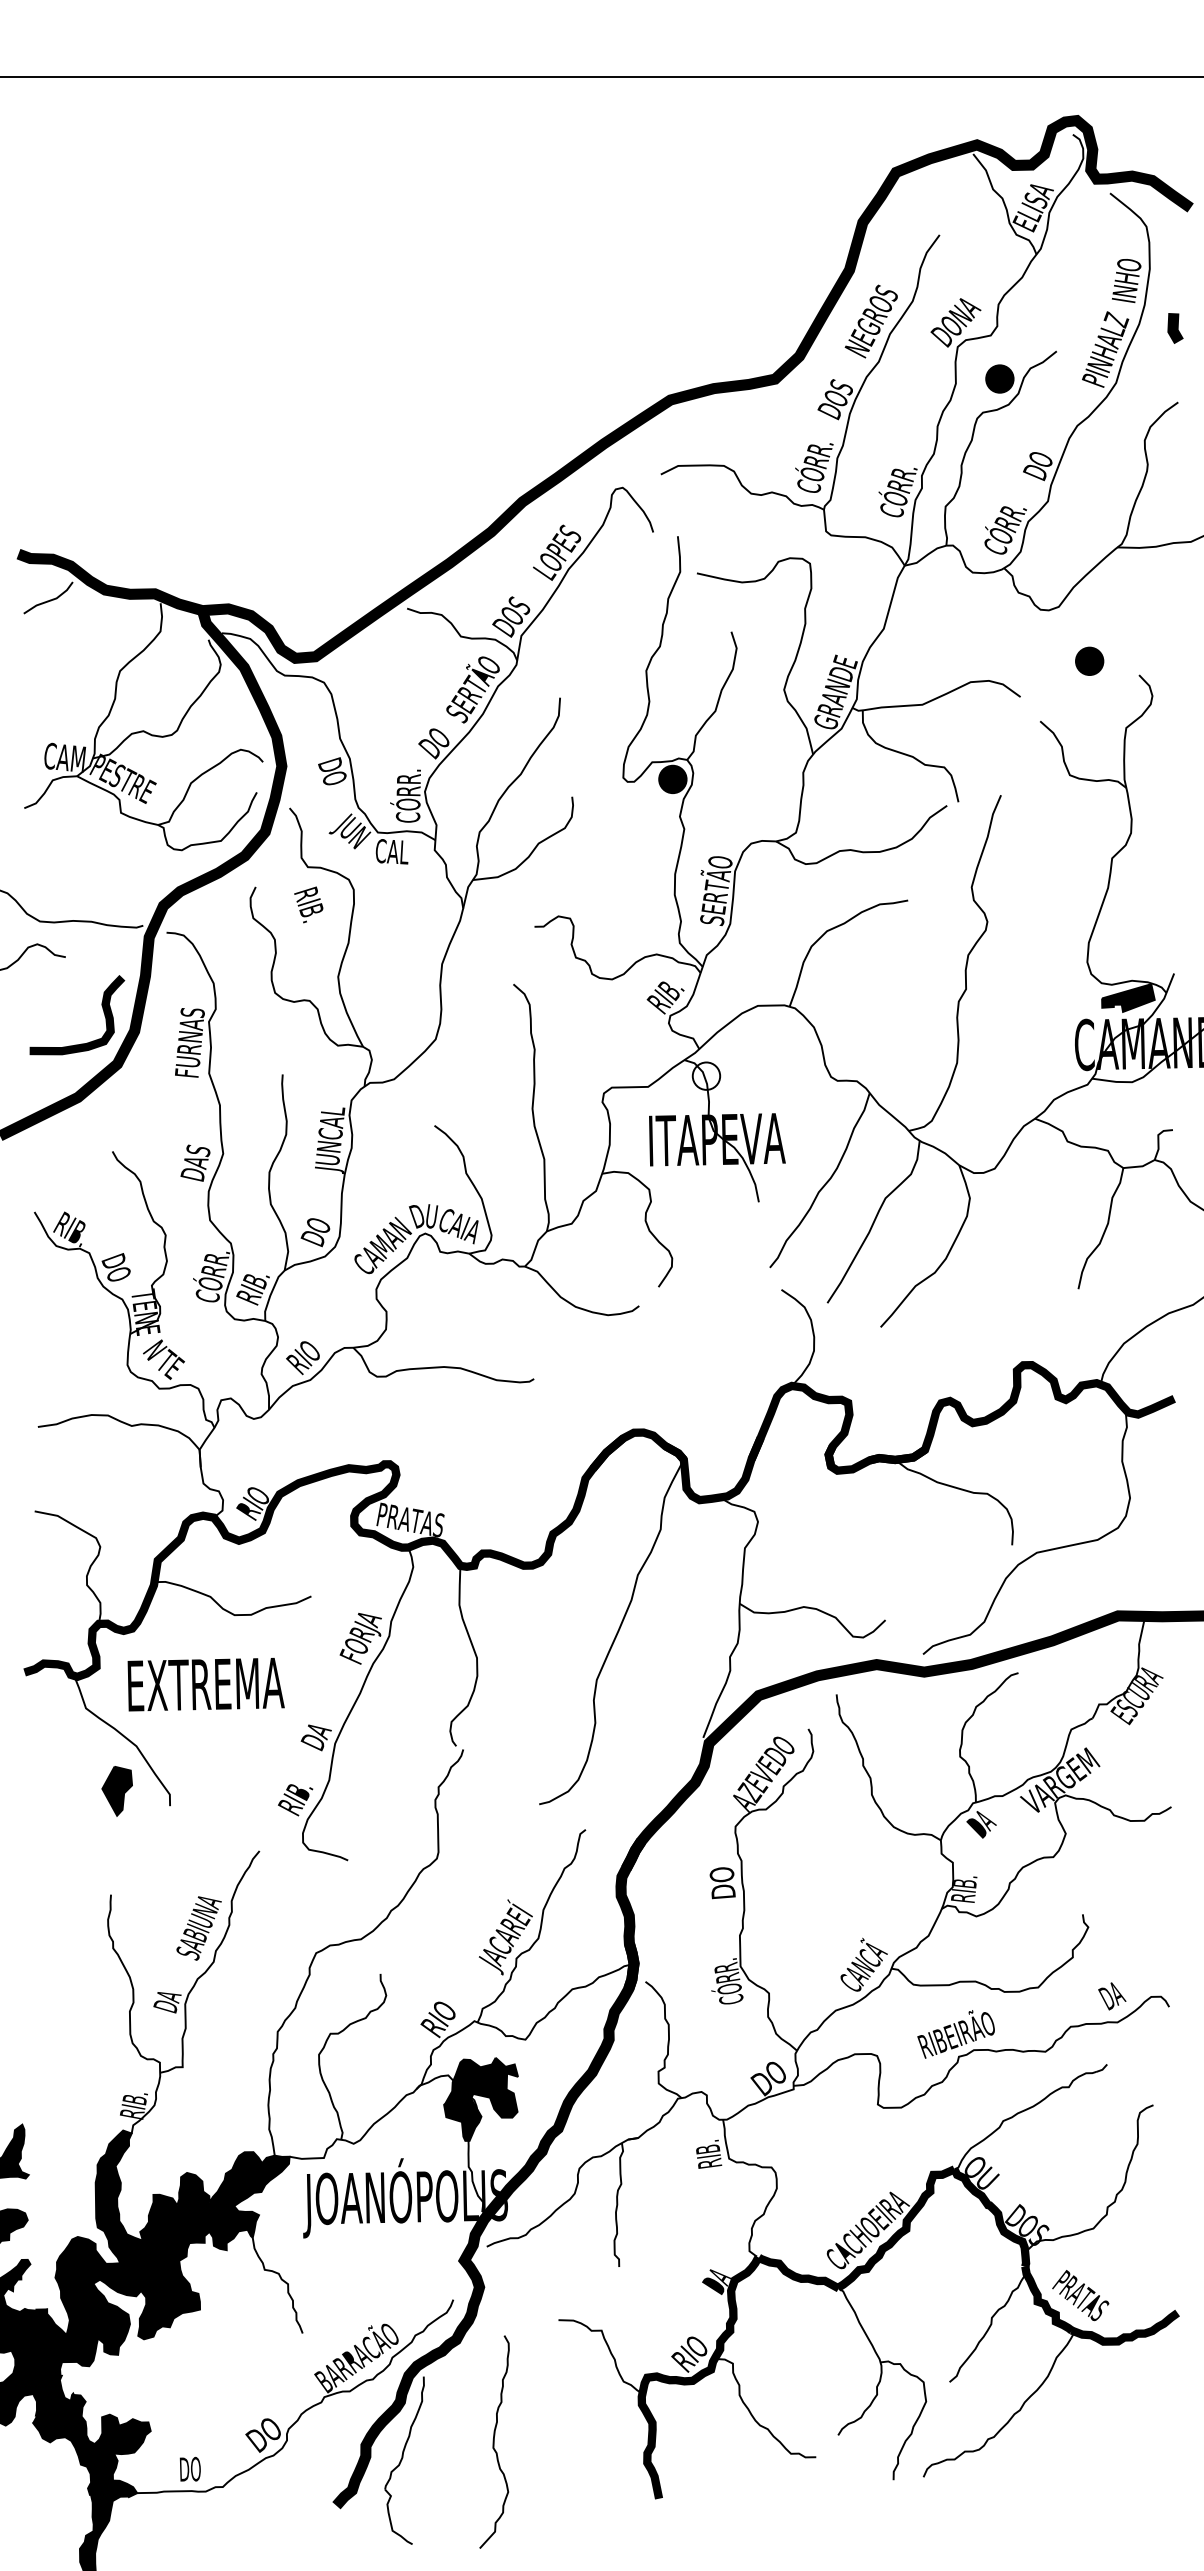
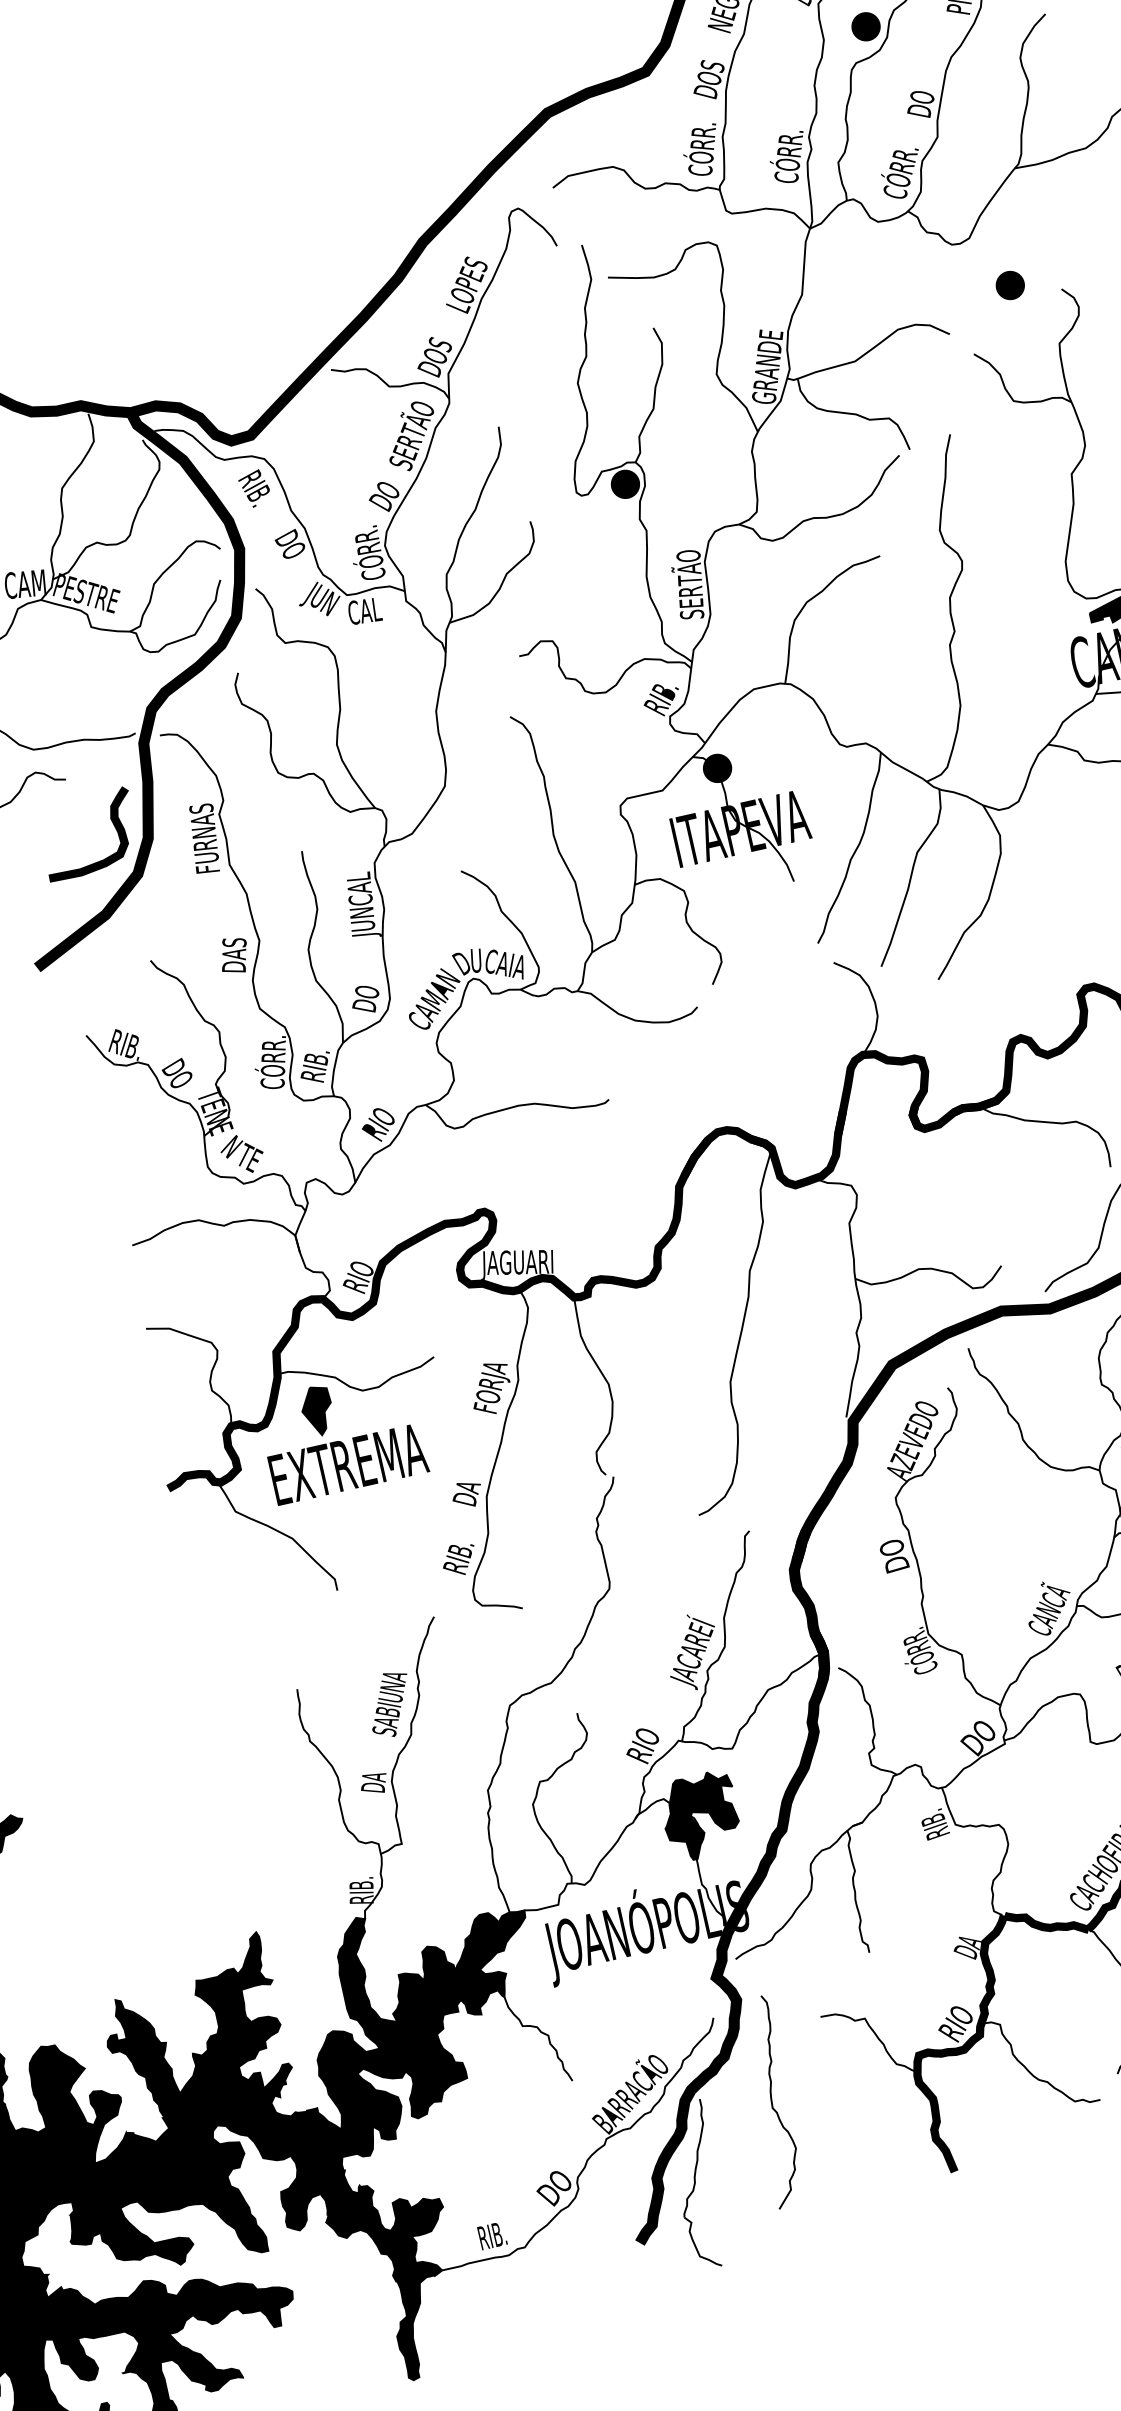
text: (308, 904) -> (254, 488), moved
fill: (706, 1075) -> (717, 767), added
text: (410, 1520) -> (516, 1262), PRATAS -> JAGUARI
part: (116, 1791) -> (316, 1411), moved
curve: (494, 2441) -> (772, 2101), moved
text: (193, 2468) -> (492, 2235), DO -> RIB.

